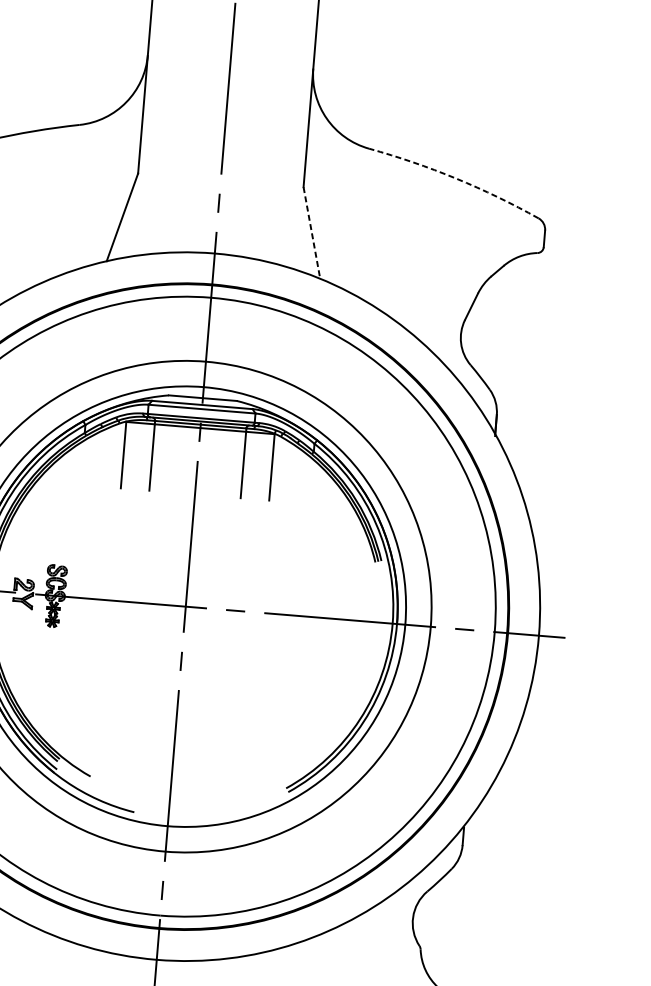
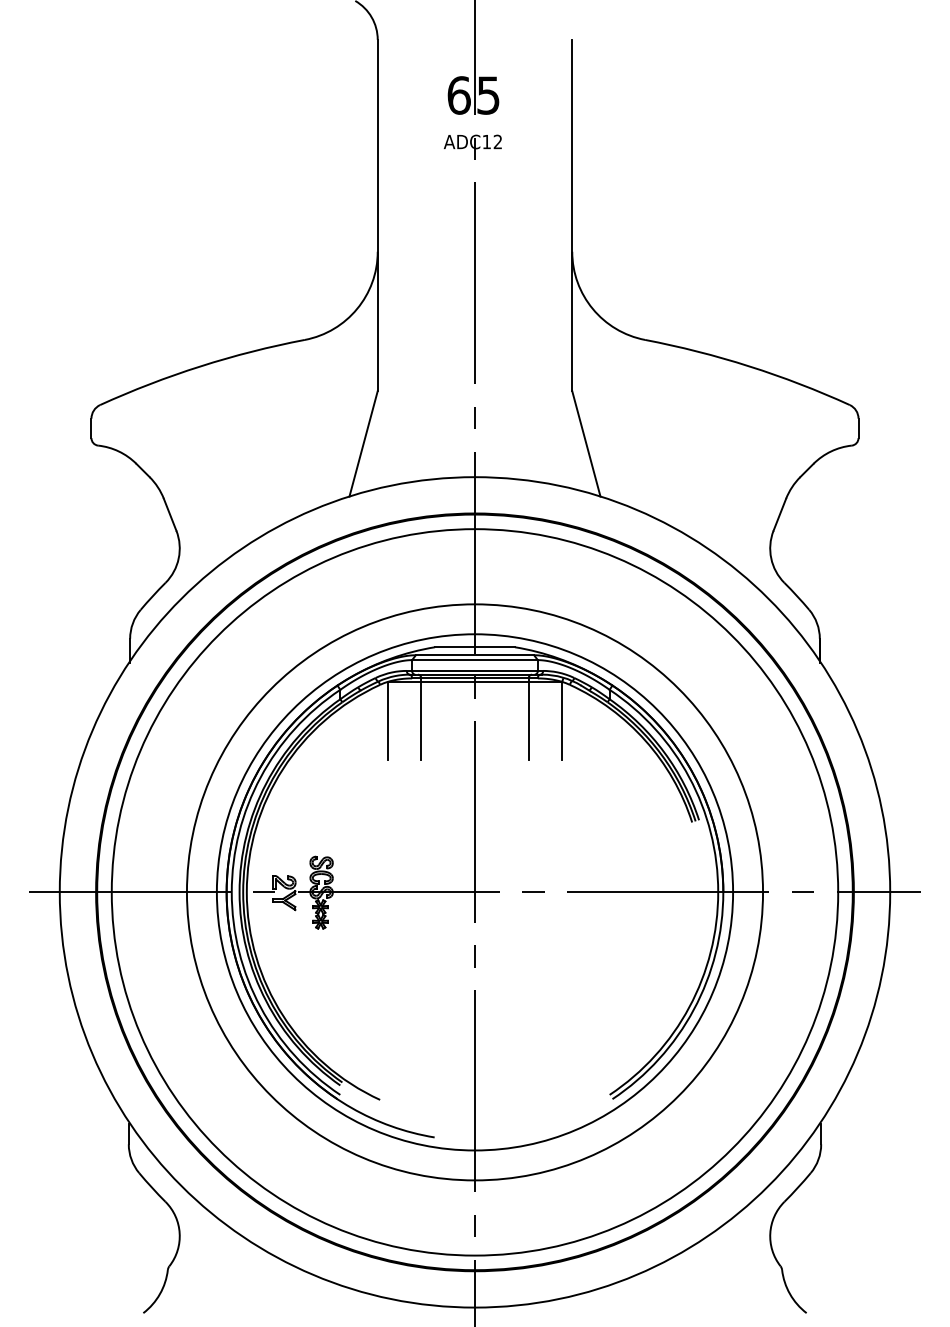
arc: (456, 178) -> (749, 366), dashed -> solid
line: (312, 232) -> (586, 443), dashed -> solid

